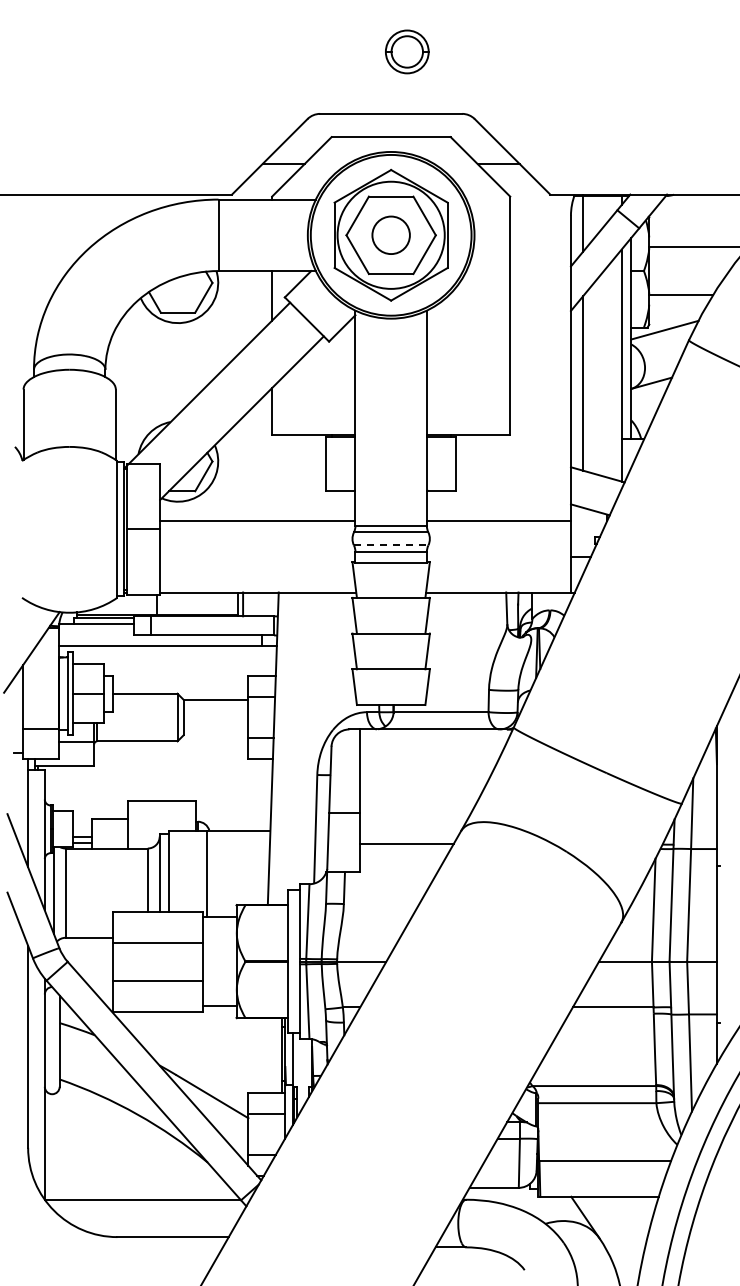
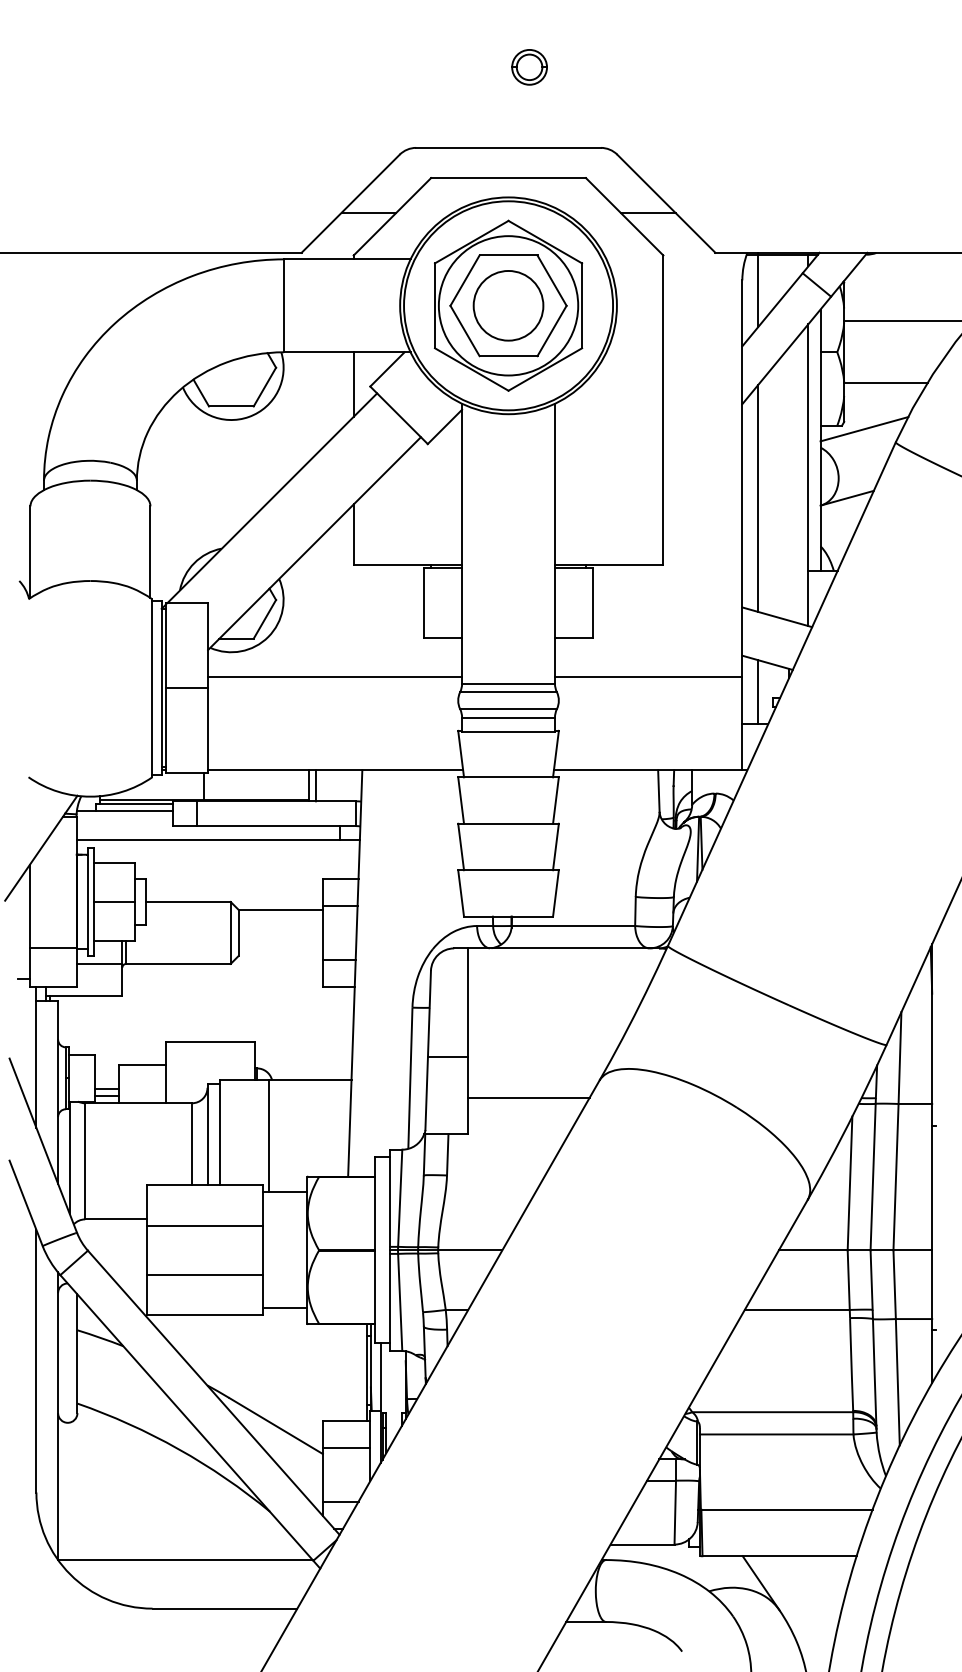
part: (407, 51) -> (529, 66), size x0.62
circle: (390, 235) -> (507, 306), size x1.43
line: (582, 531) -> (757, 690), added
line: (391, 545) -> (508, 709), dashed -> solid

